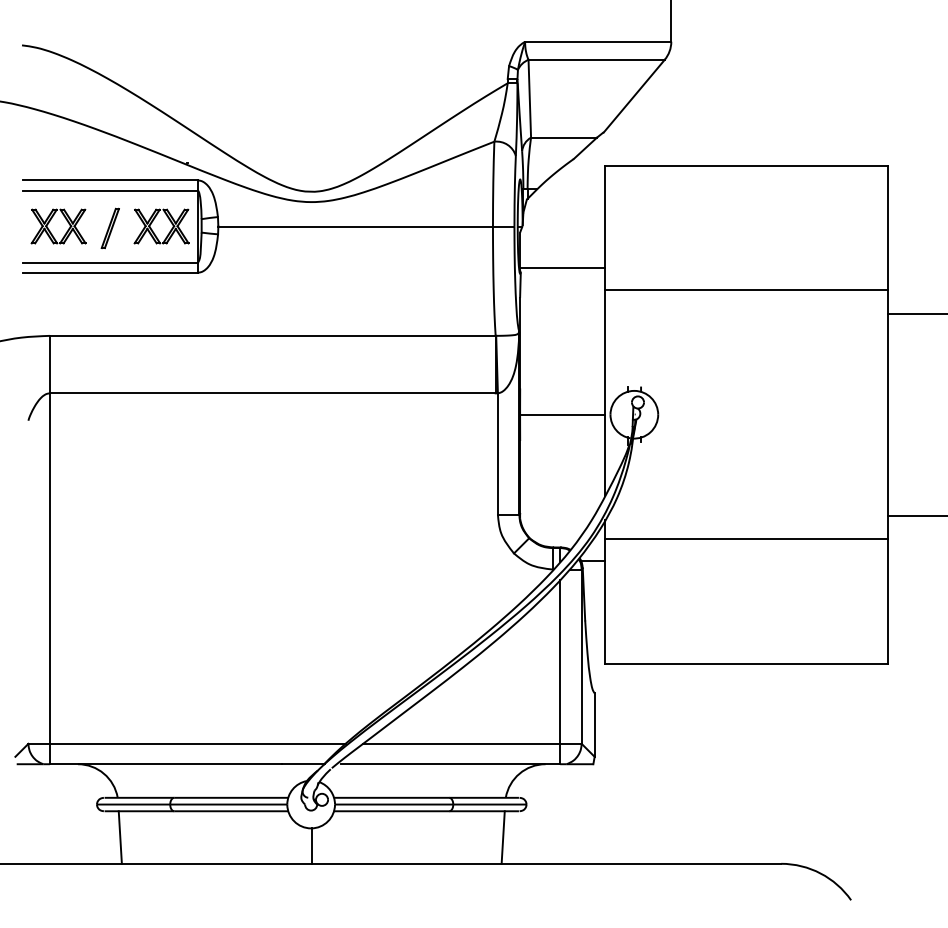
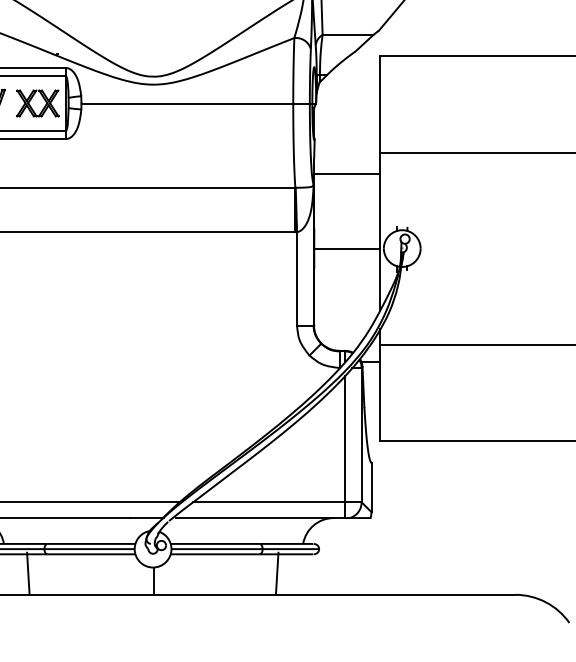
line: (562, 268) -> (346, 174), moved
line: (119, 837) -> (27, 573), moved
line: (502, 837) -> (276, 573), moved

